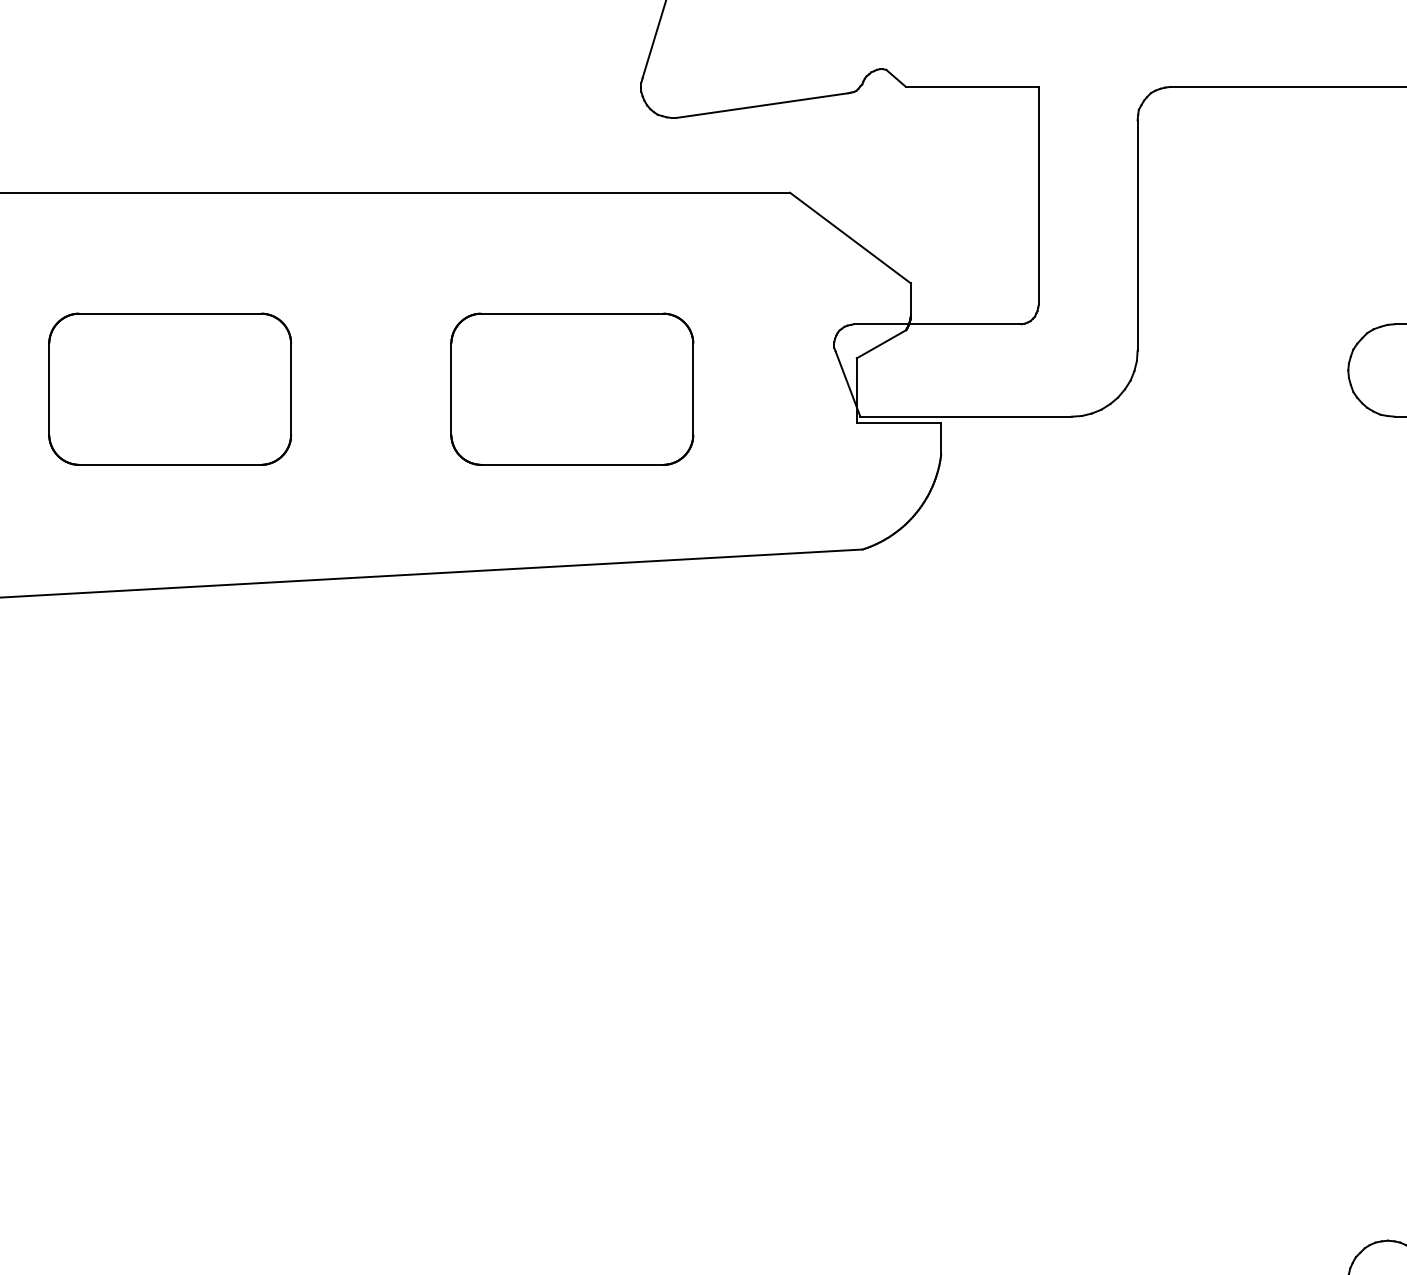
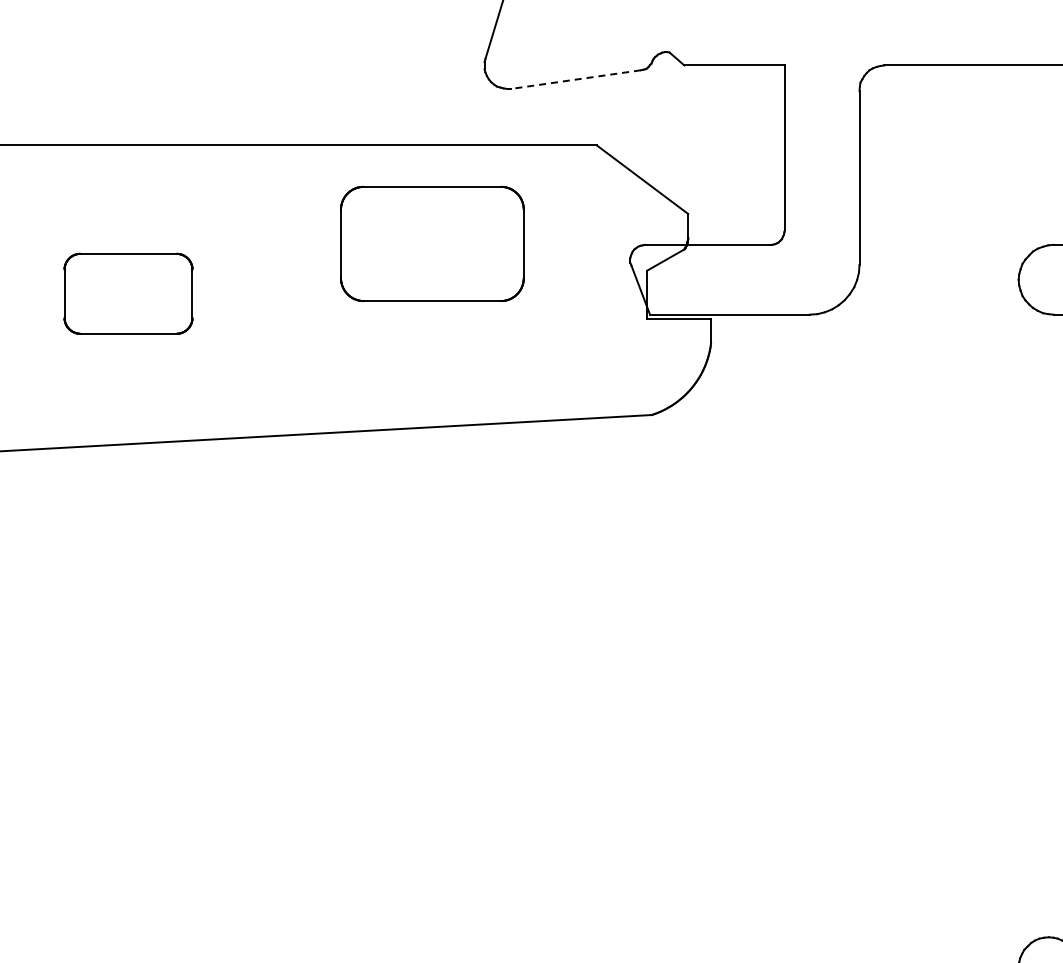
line: (761, 105) -> (575, 79), solid -> dashed
part: (170, 388) -> (128, 293), size x0.7
part: (572, 388) -> (432, 243), moved

